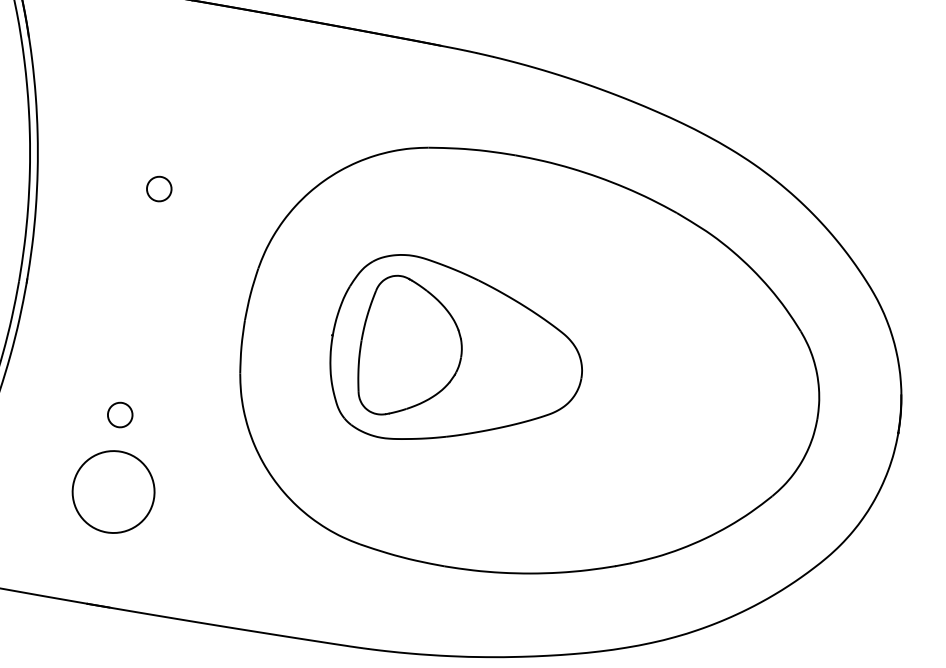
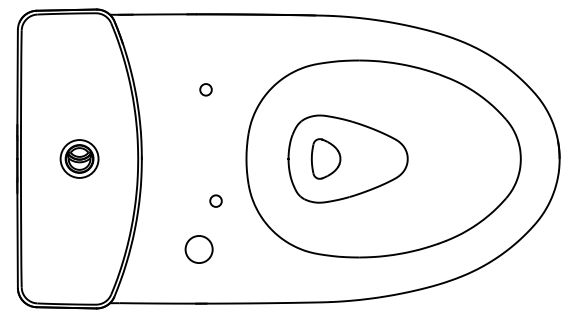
circle: (158, 188) -> (205, 89), moved
part: (410, 347) -> (325, 158), size x0.6
circle: (119, 413) -> (215, 200), moved
circle: (112, 491) -> (198, 249), size x0.7

